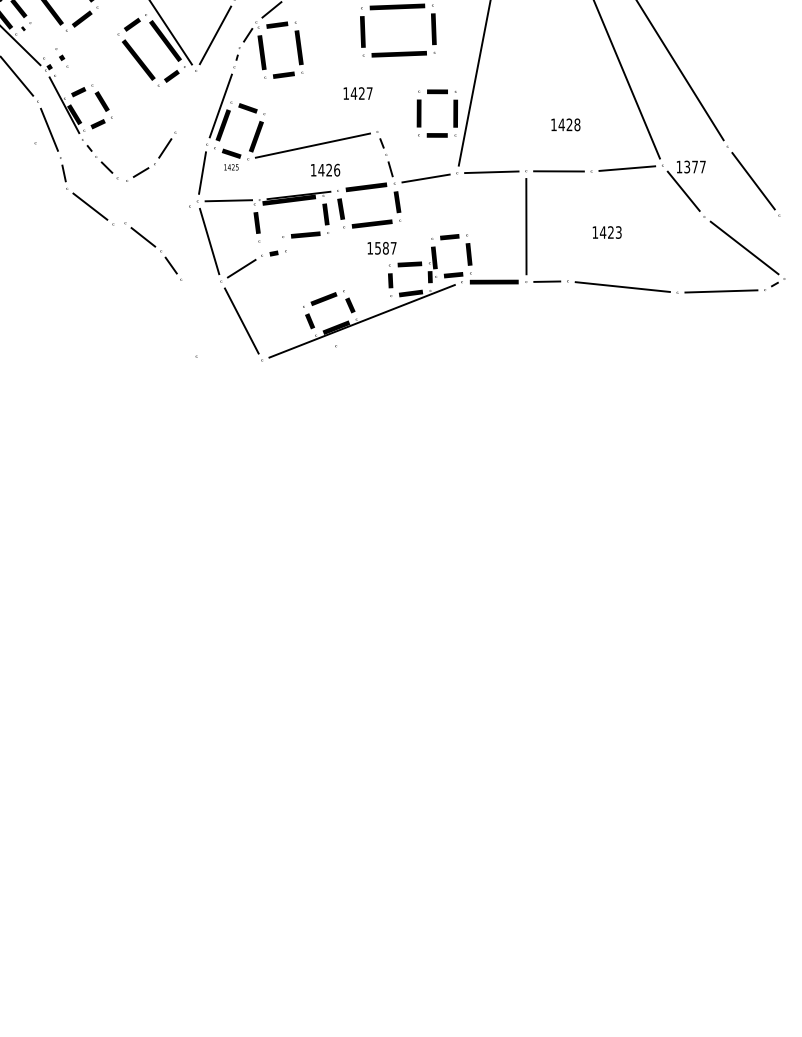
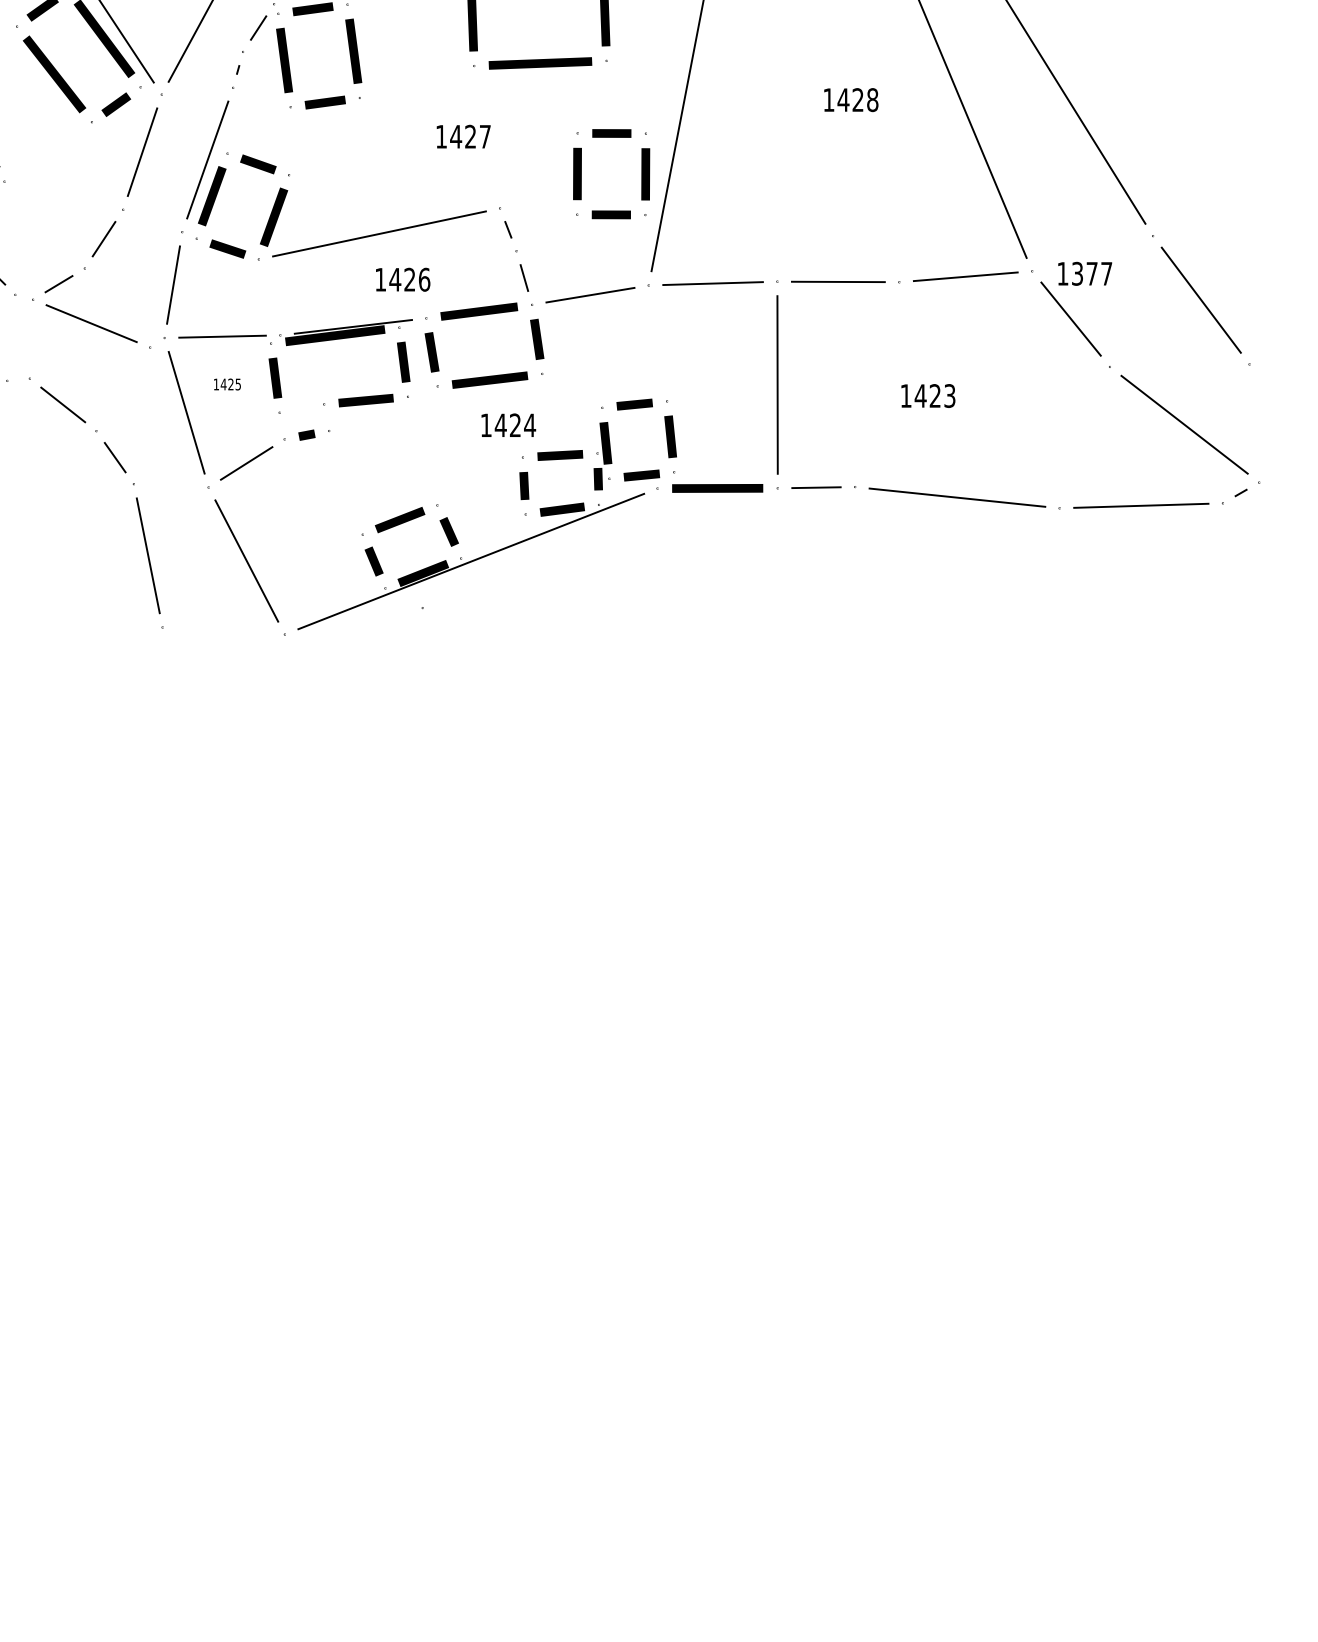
line: (185, 101) -> (141, 151), added
text: (565, 124) -> (850, 99), moved
text: (231, 167) -> (227, 384), moved
line: (158, 193) -> (91, 323), added
text: (385, 248) -> (514, 425), 1587 -> 1424
line: (188, 317) -> (147, 554), added

